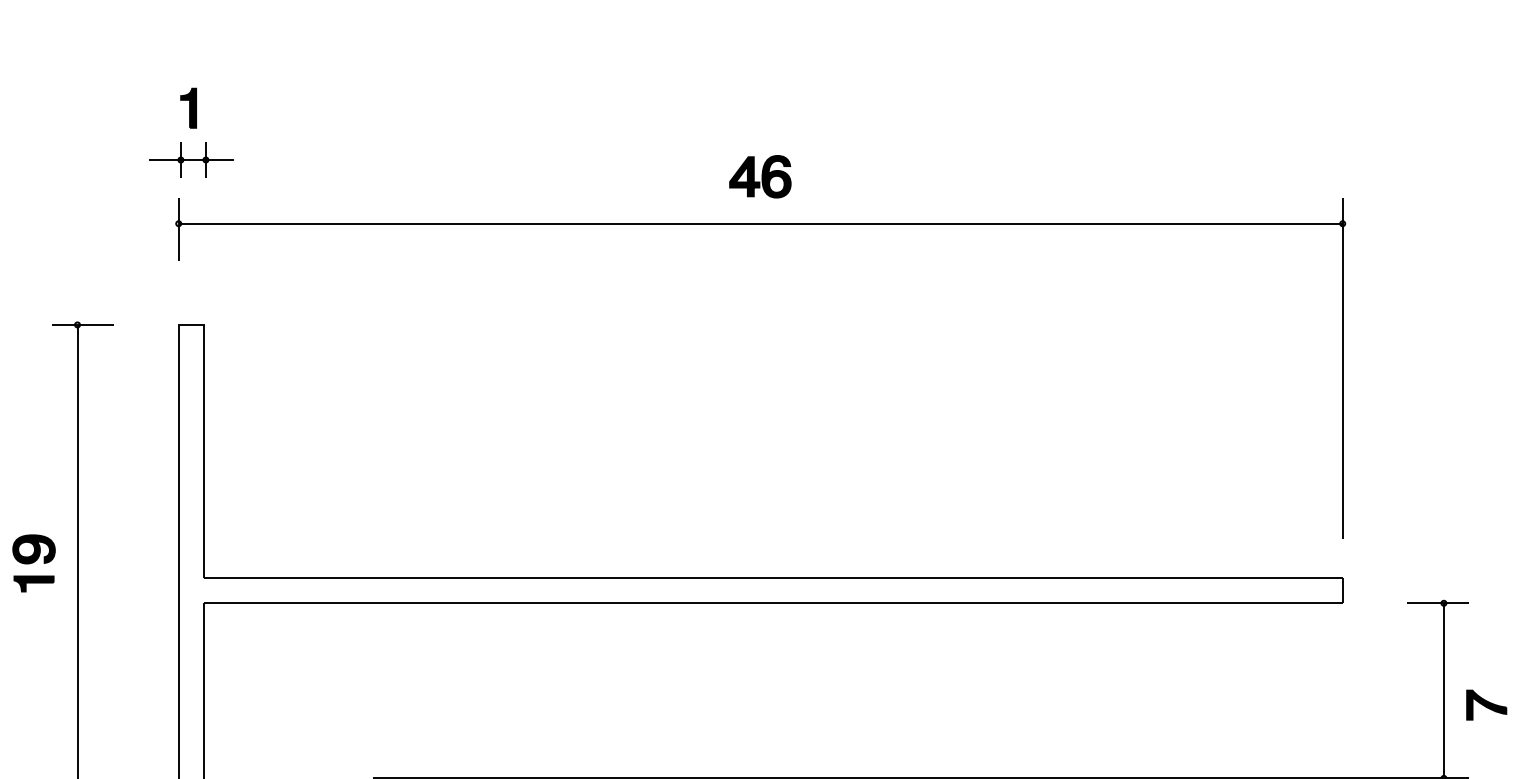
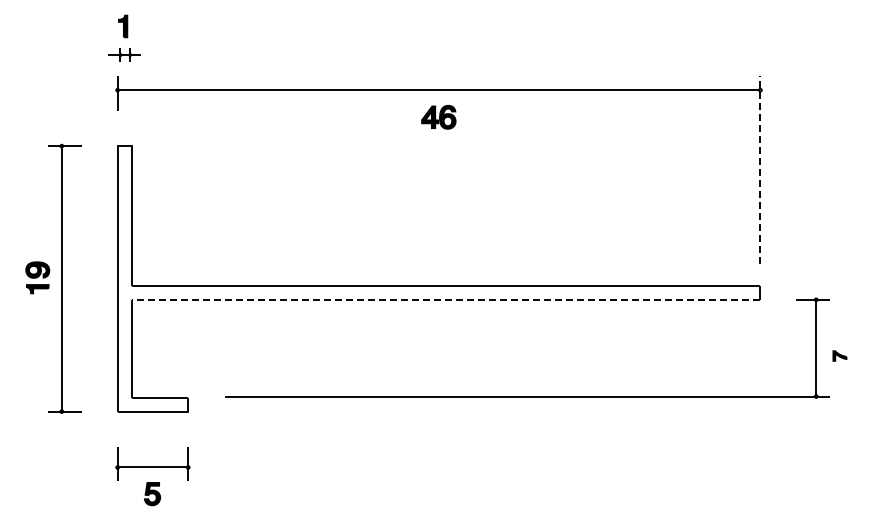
part: (191, 158) -> (124, 54), size x0.7
part: (759, 175) -> (438, 116), moved
line: (1342, 367) -> (760, 169), solid -> dashed
line: (772, 602) -> (445, 299), solid -> dashed
part: (1485, 704) -> (839, 355), size x0.6

